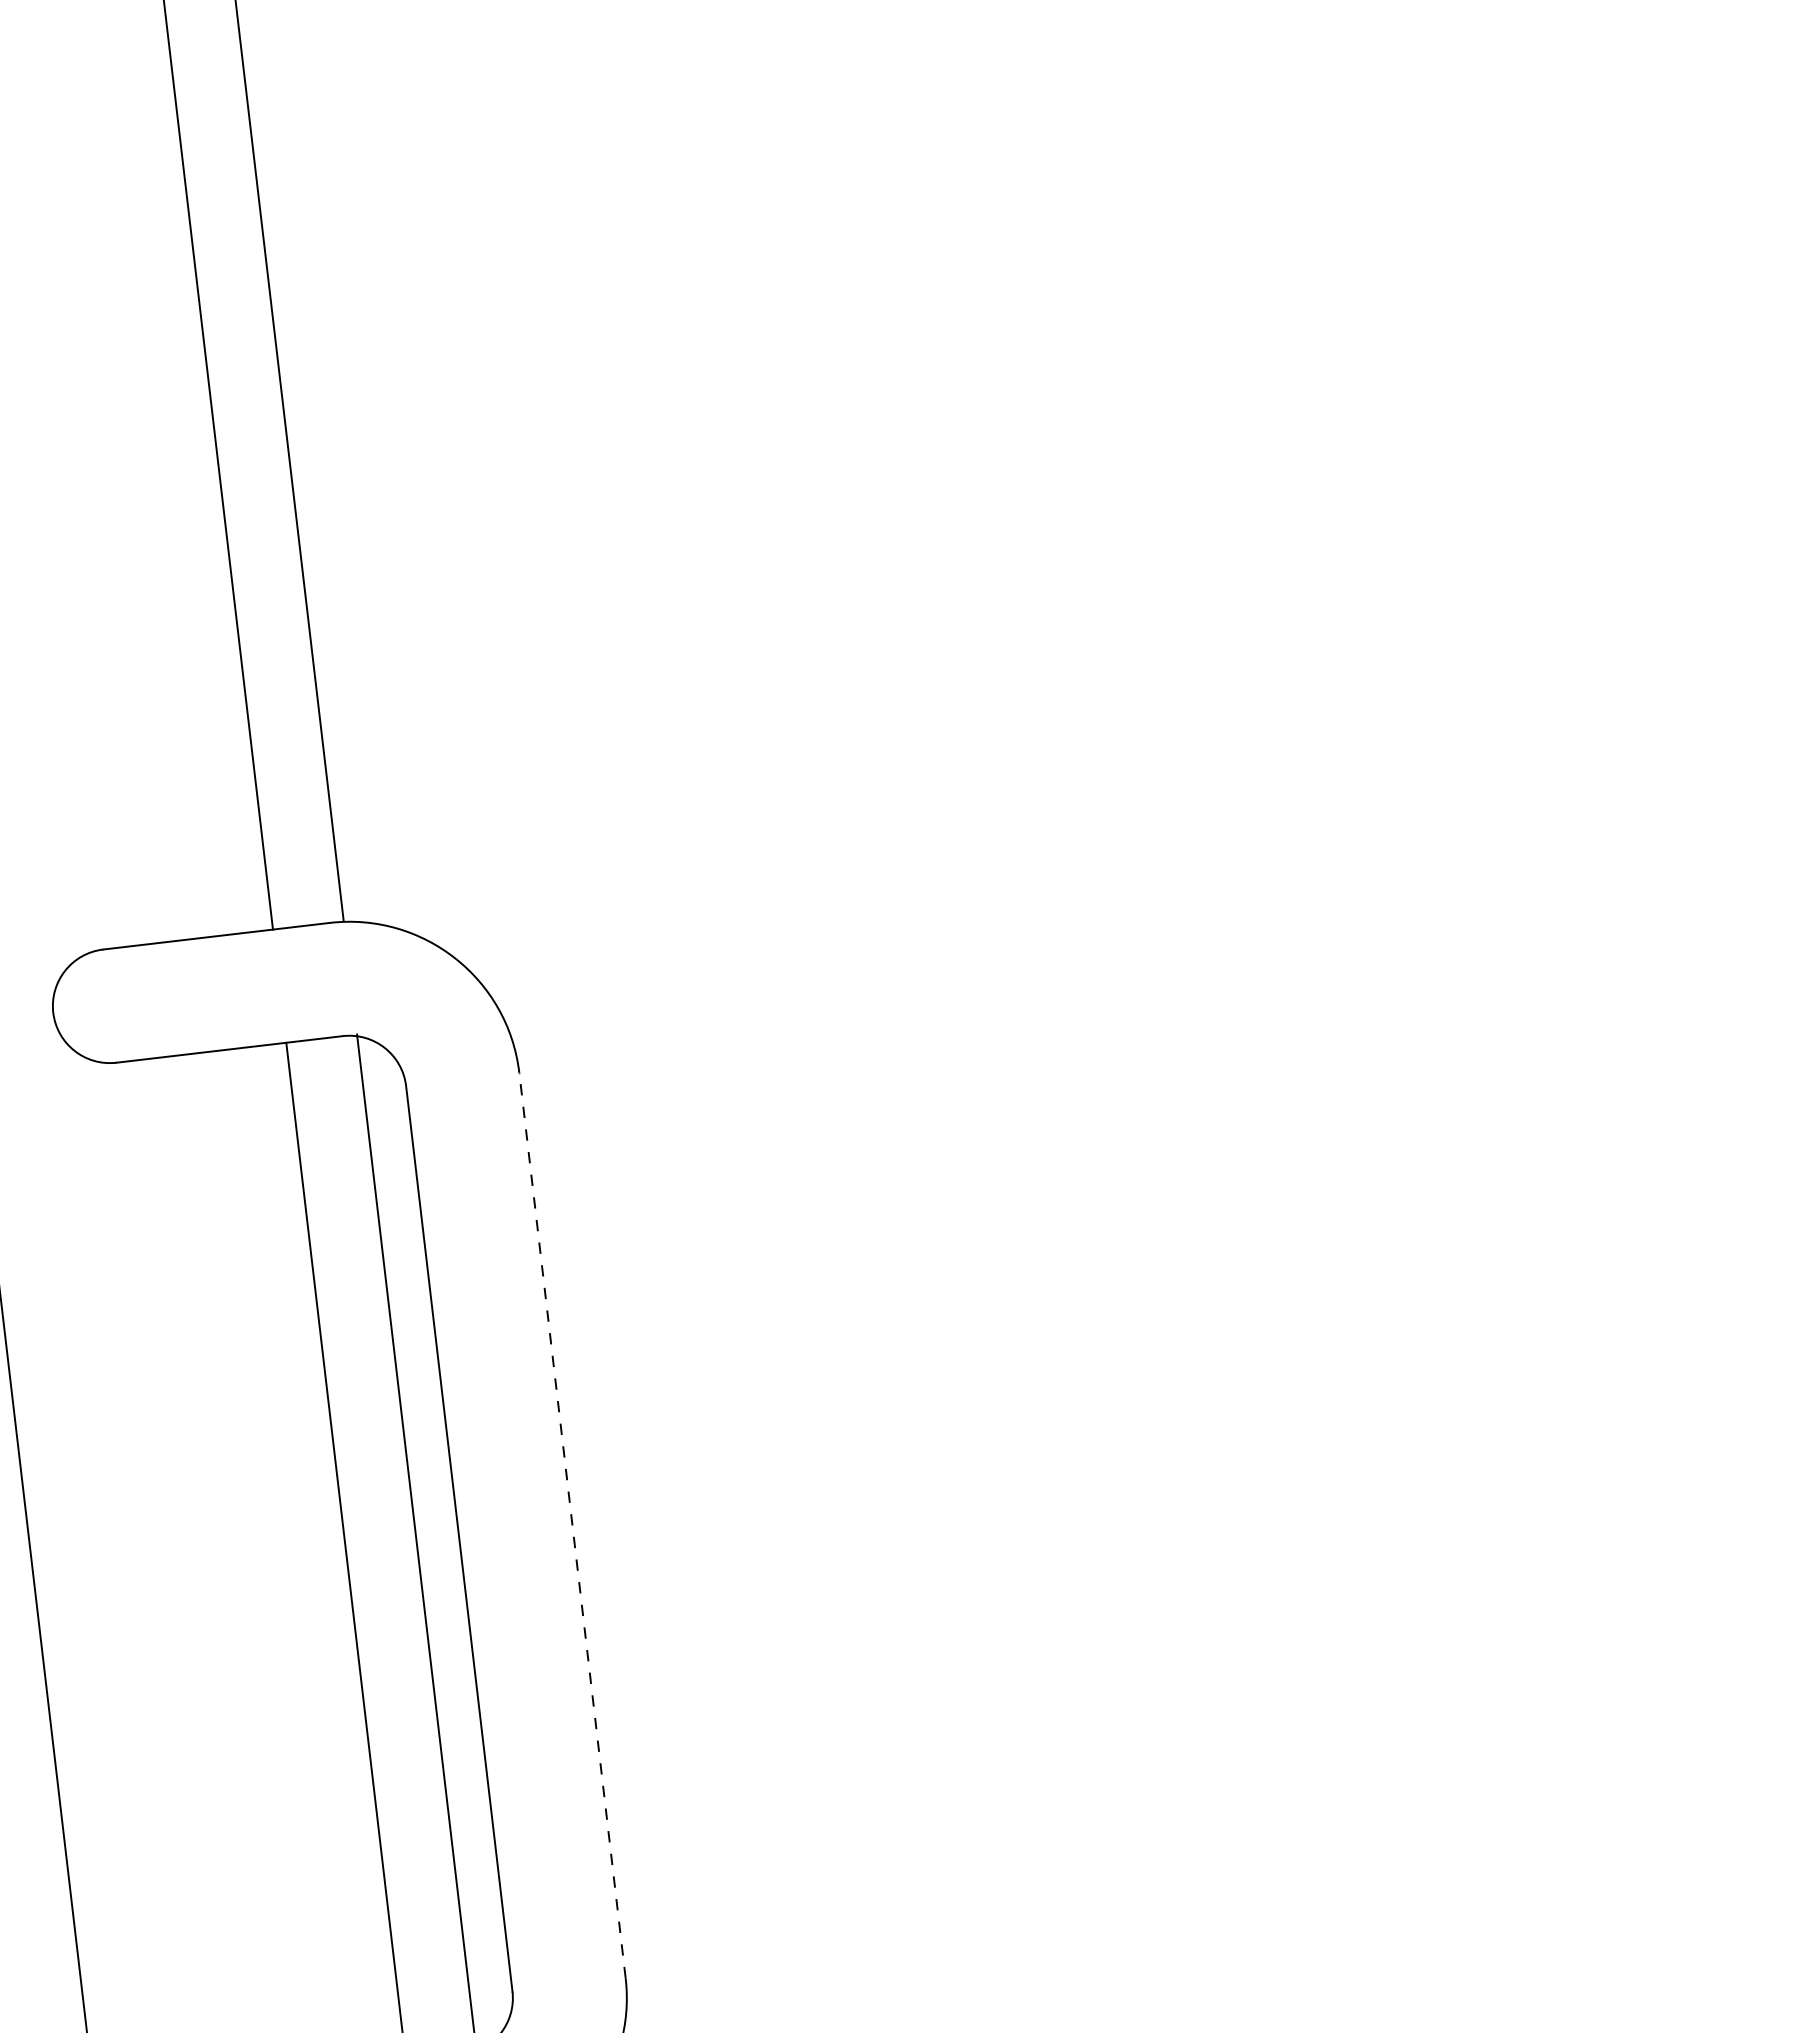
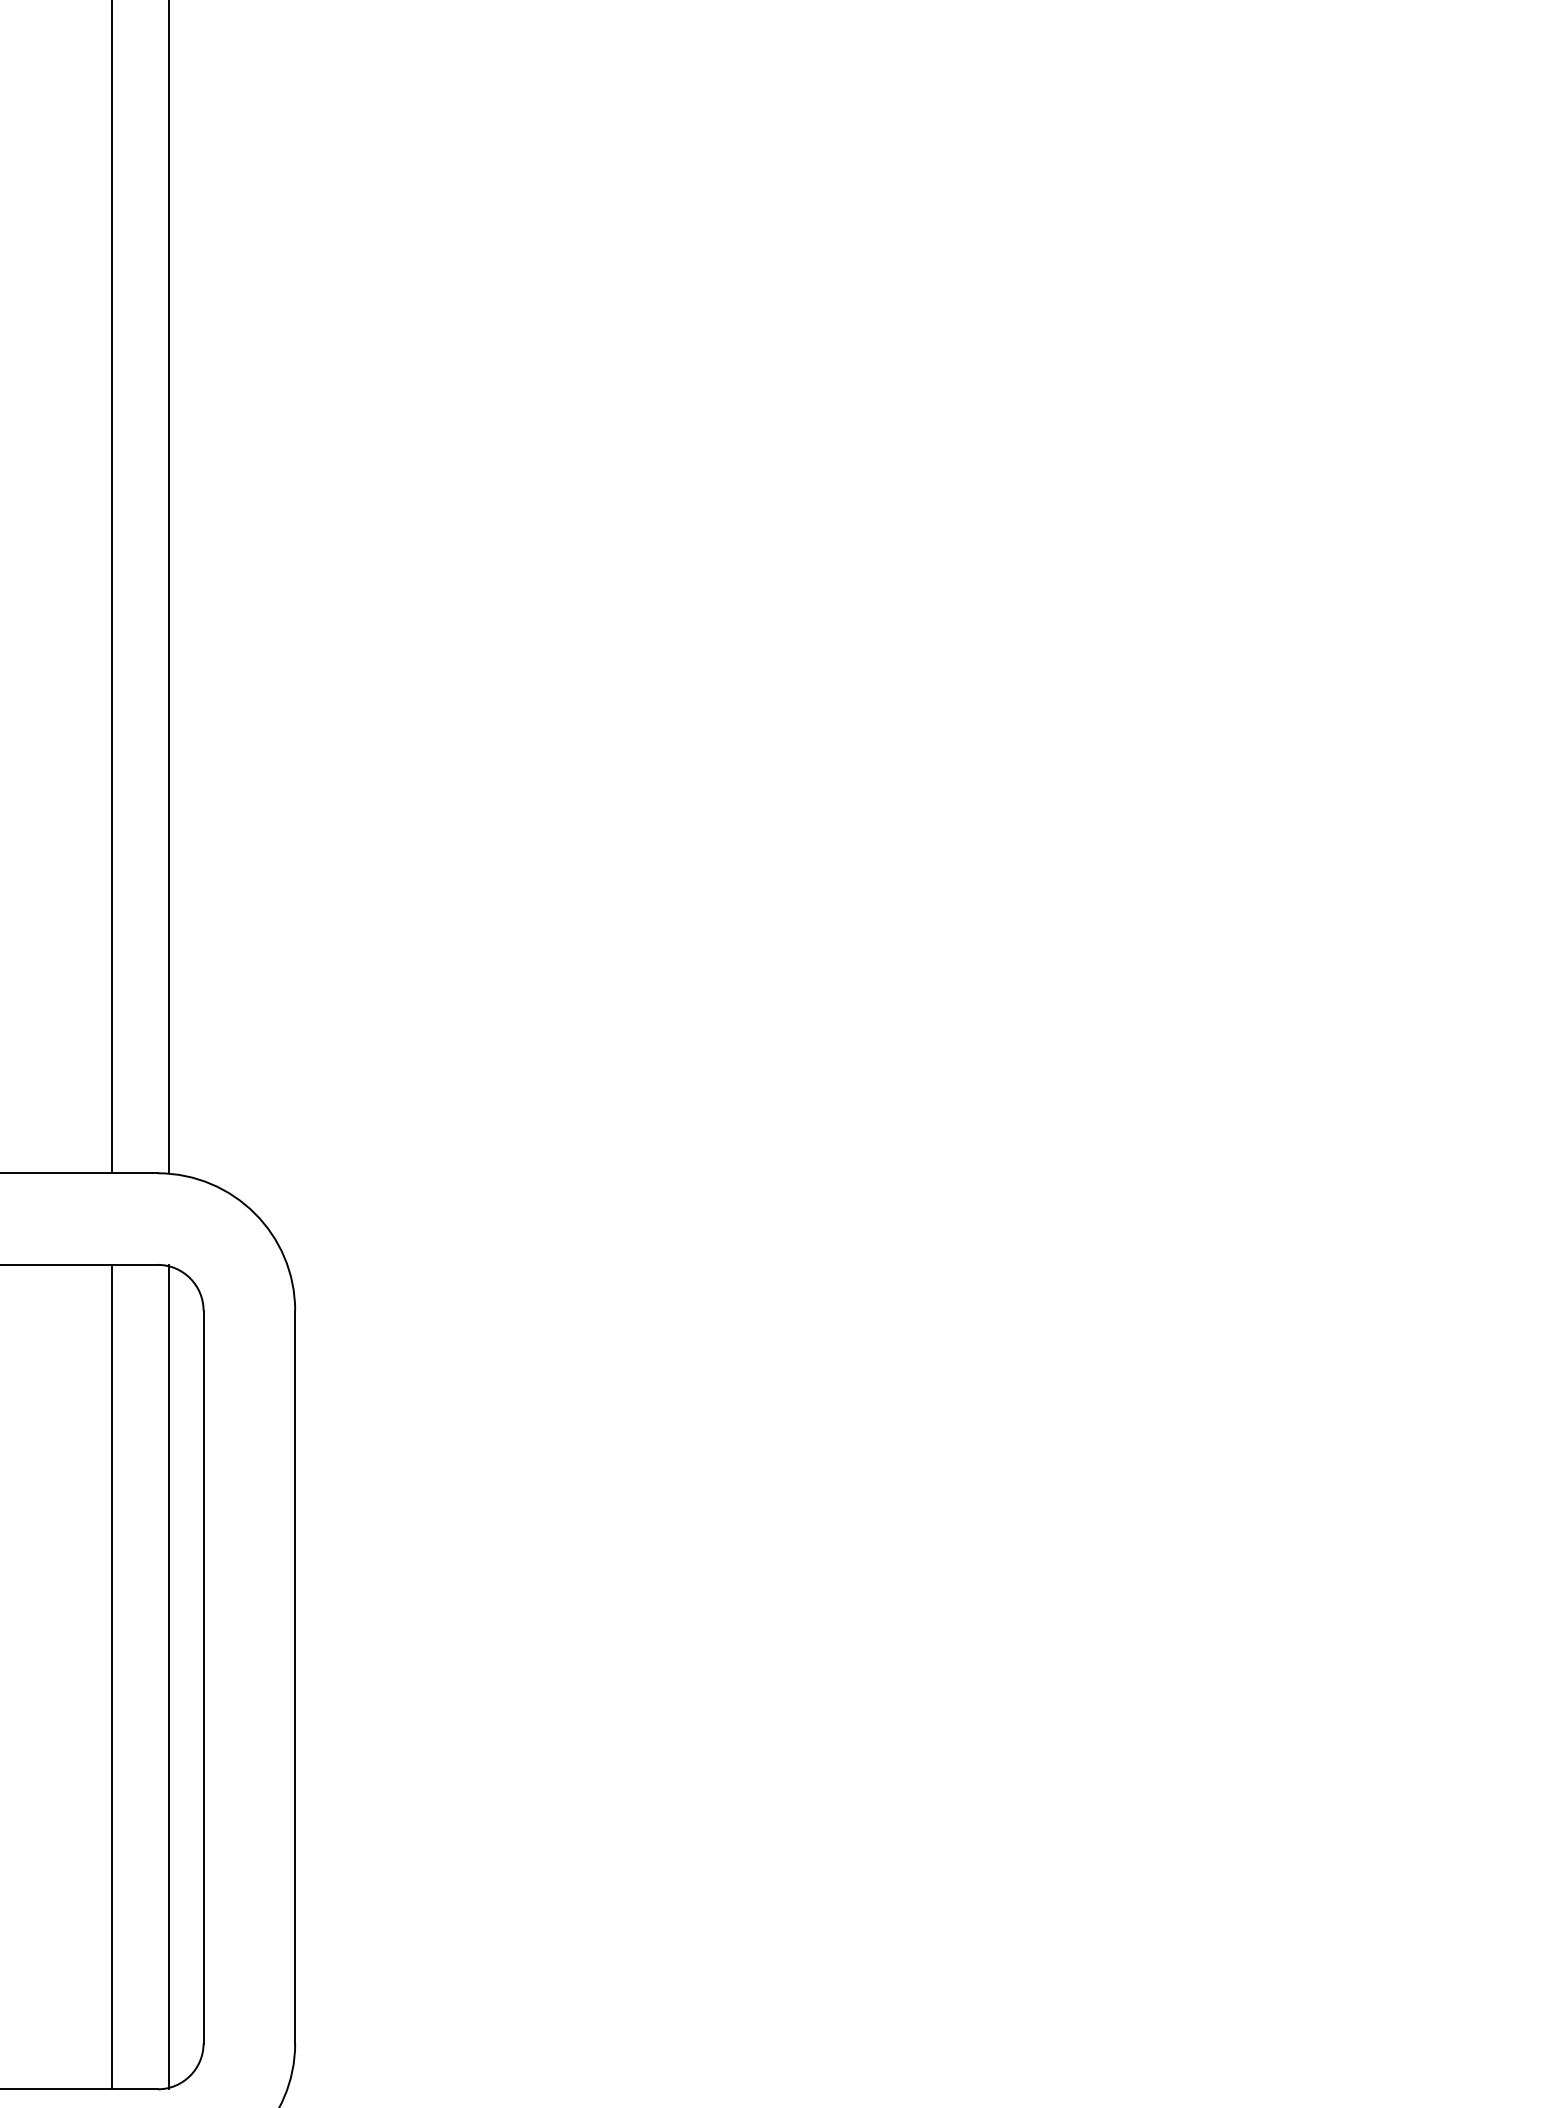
line: (572, 1524) -> (295, 1676), dashed -> solid

